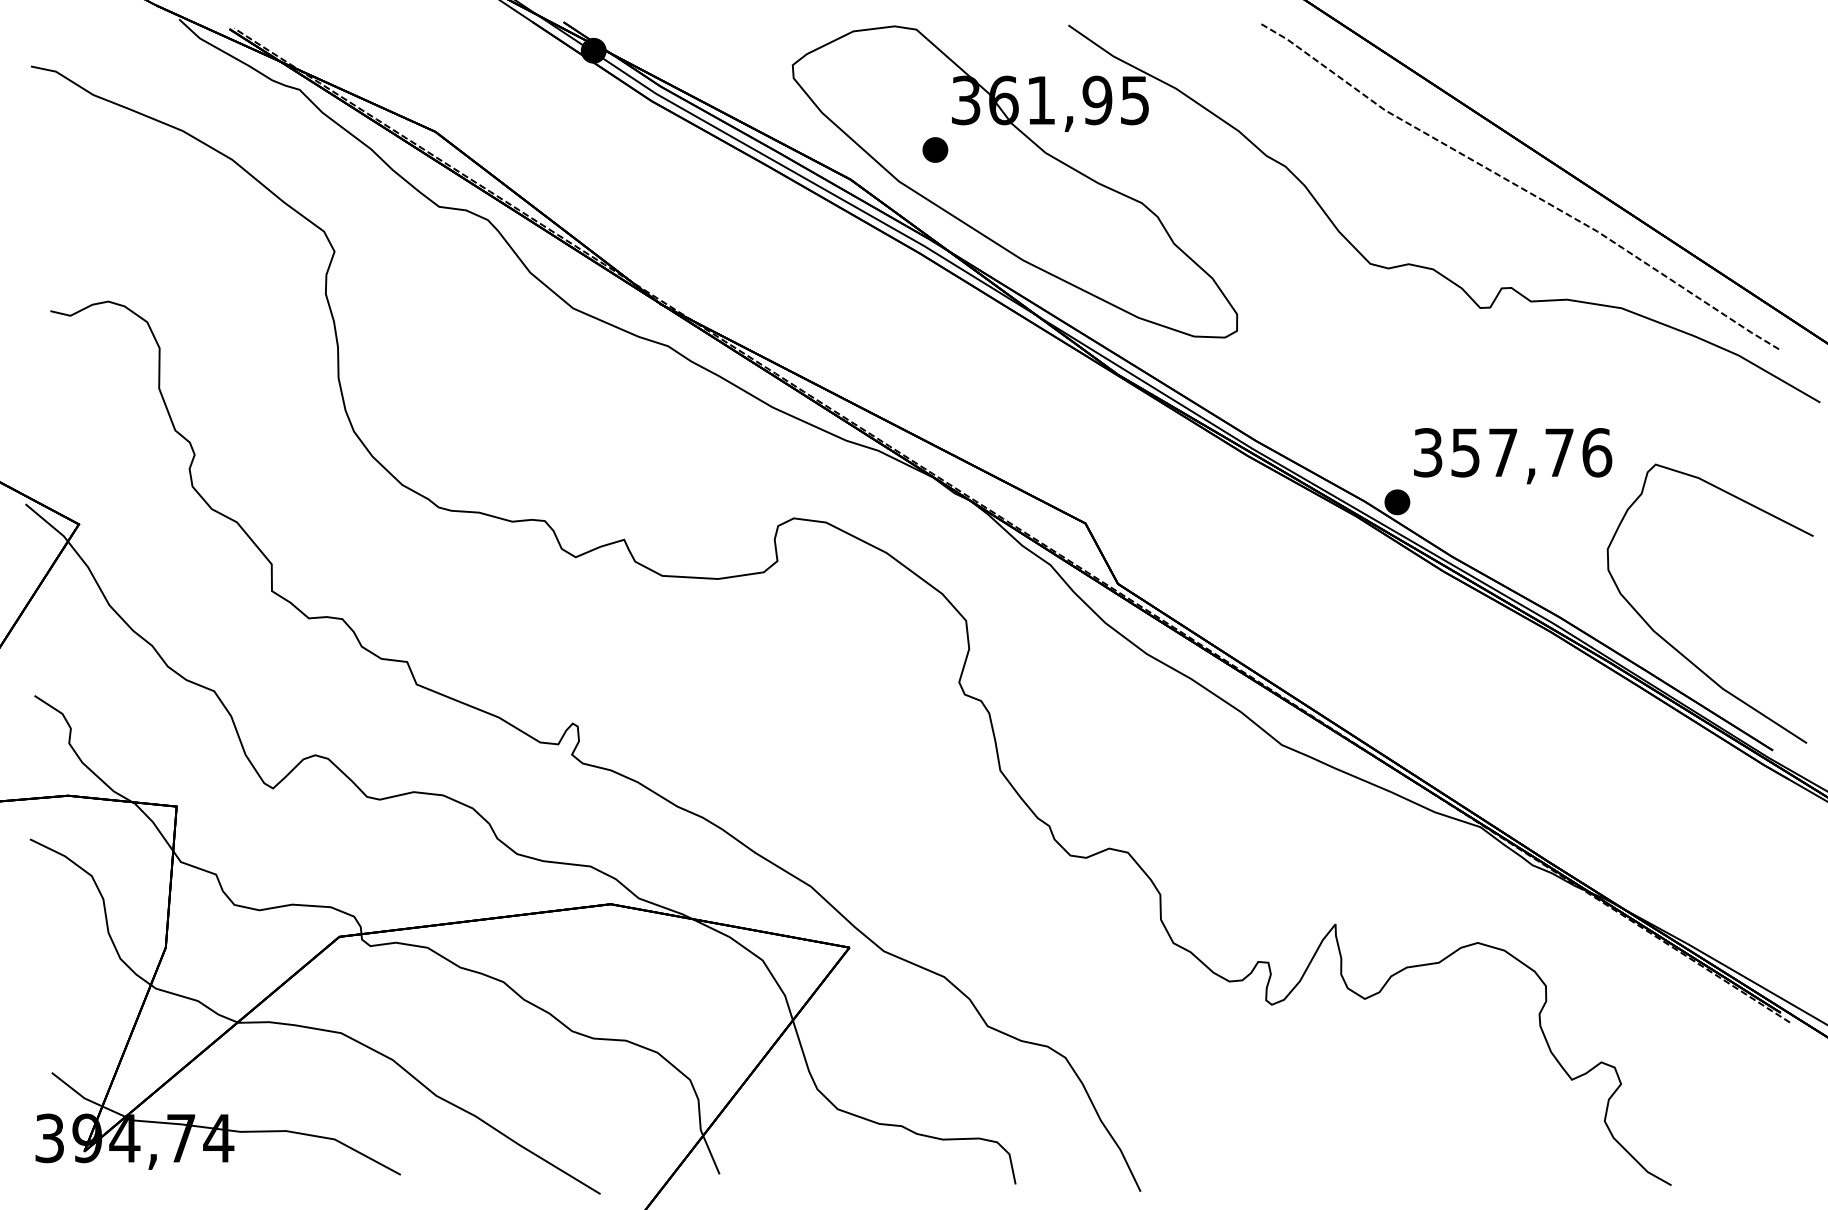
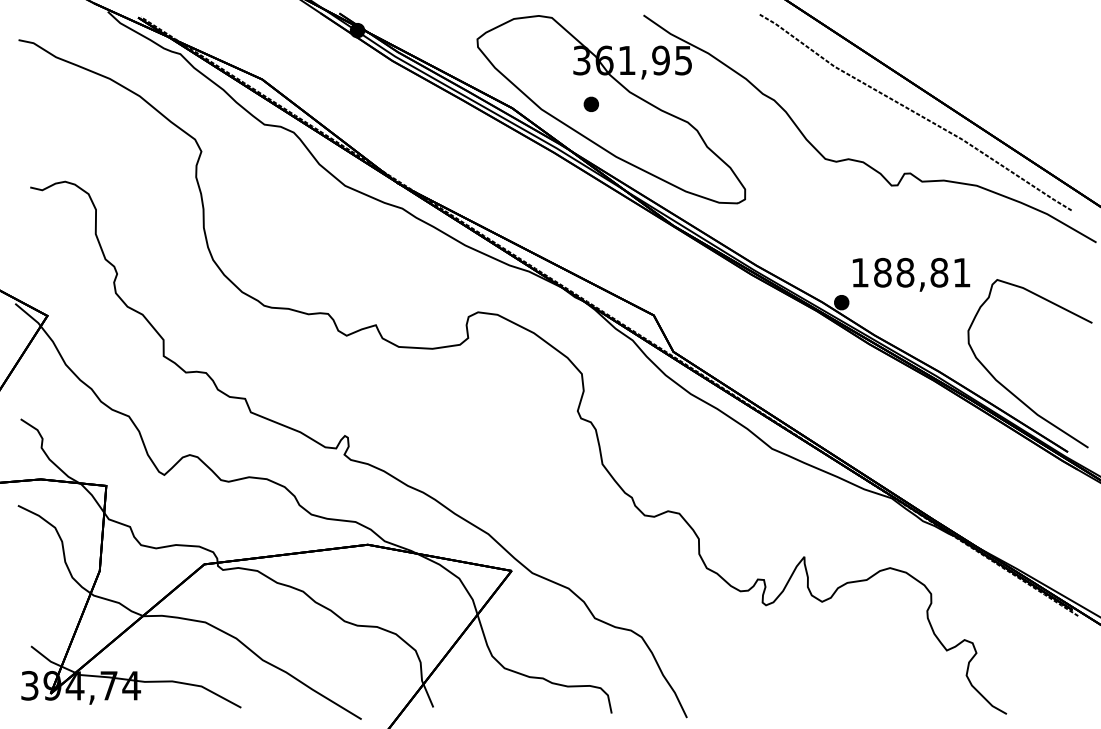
part: (933, 148) -> (590, 103), moved
text: (1513, 452) -> (911, 272), 357,76 -> 188,81

